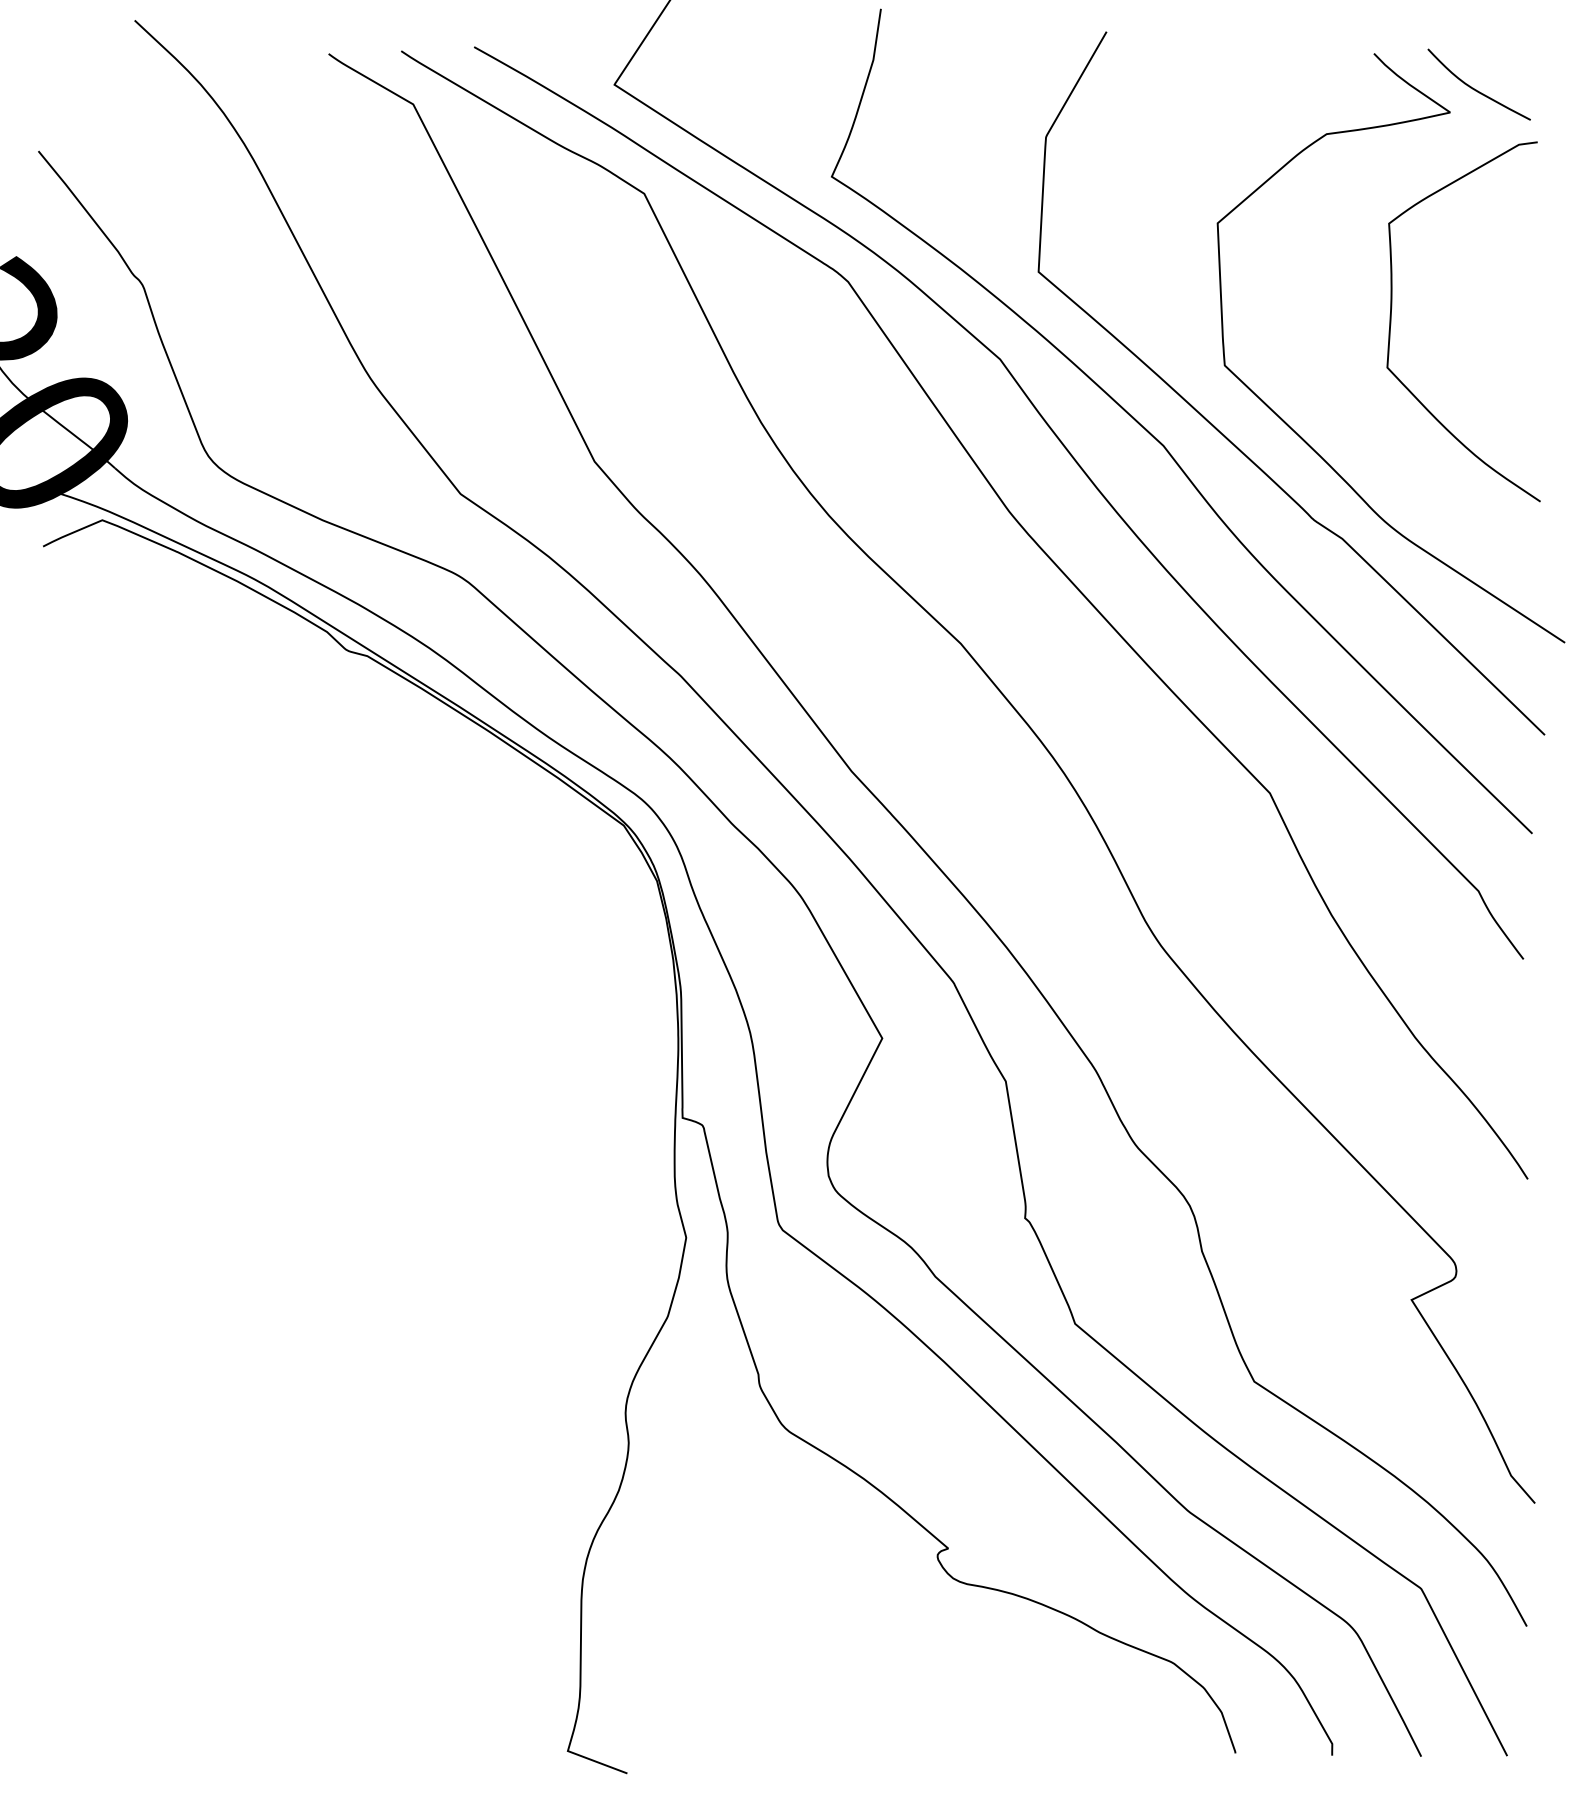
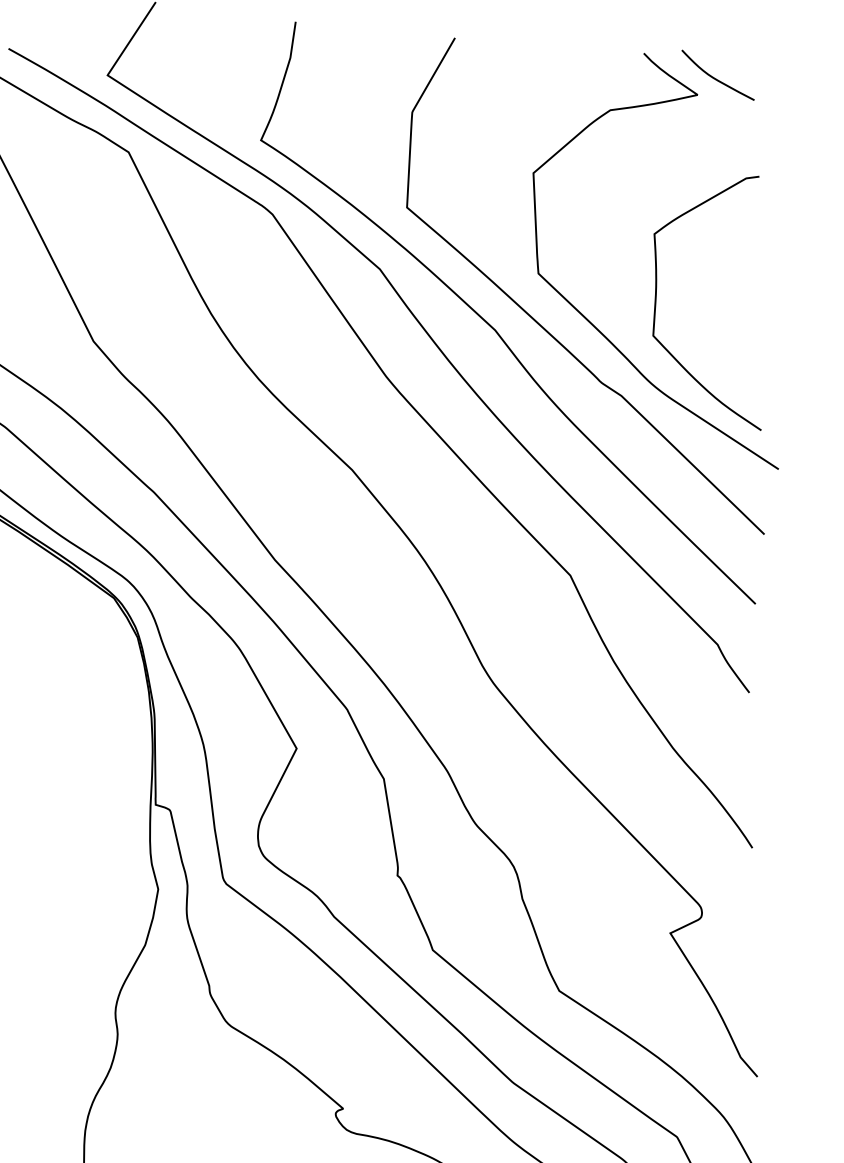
curve: (1391, 321) -> (656, 303), moved

